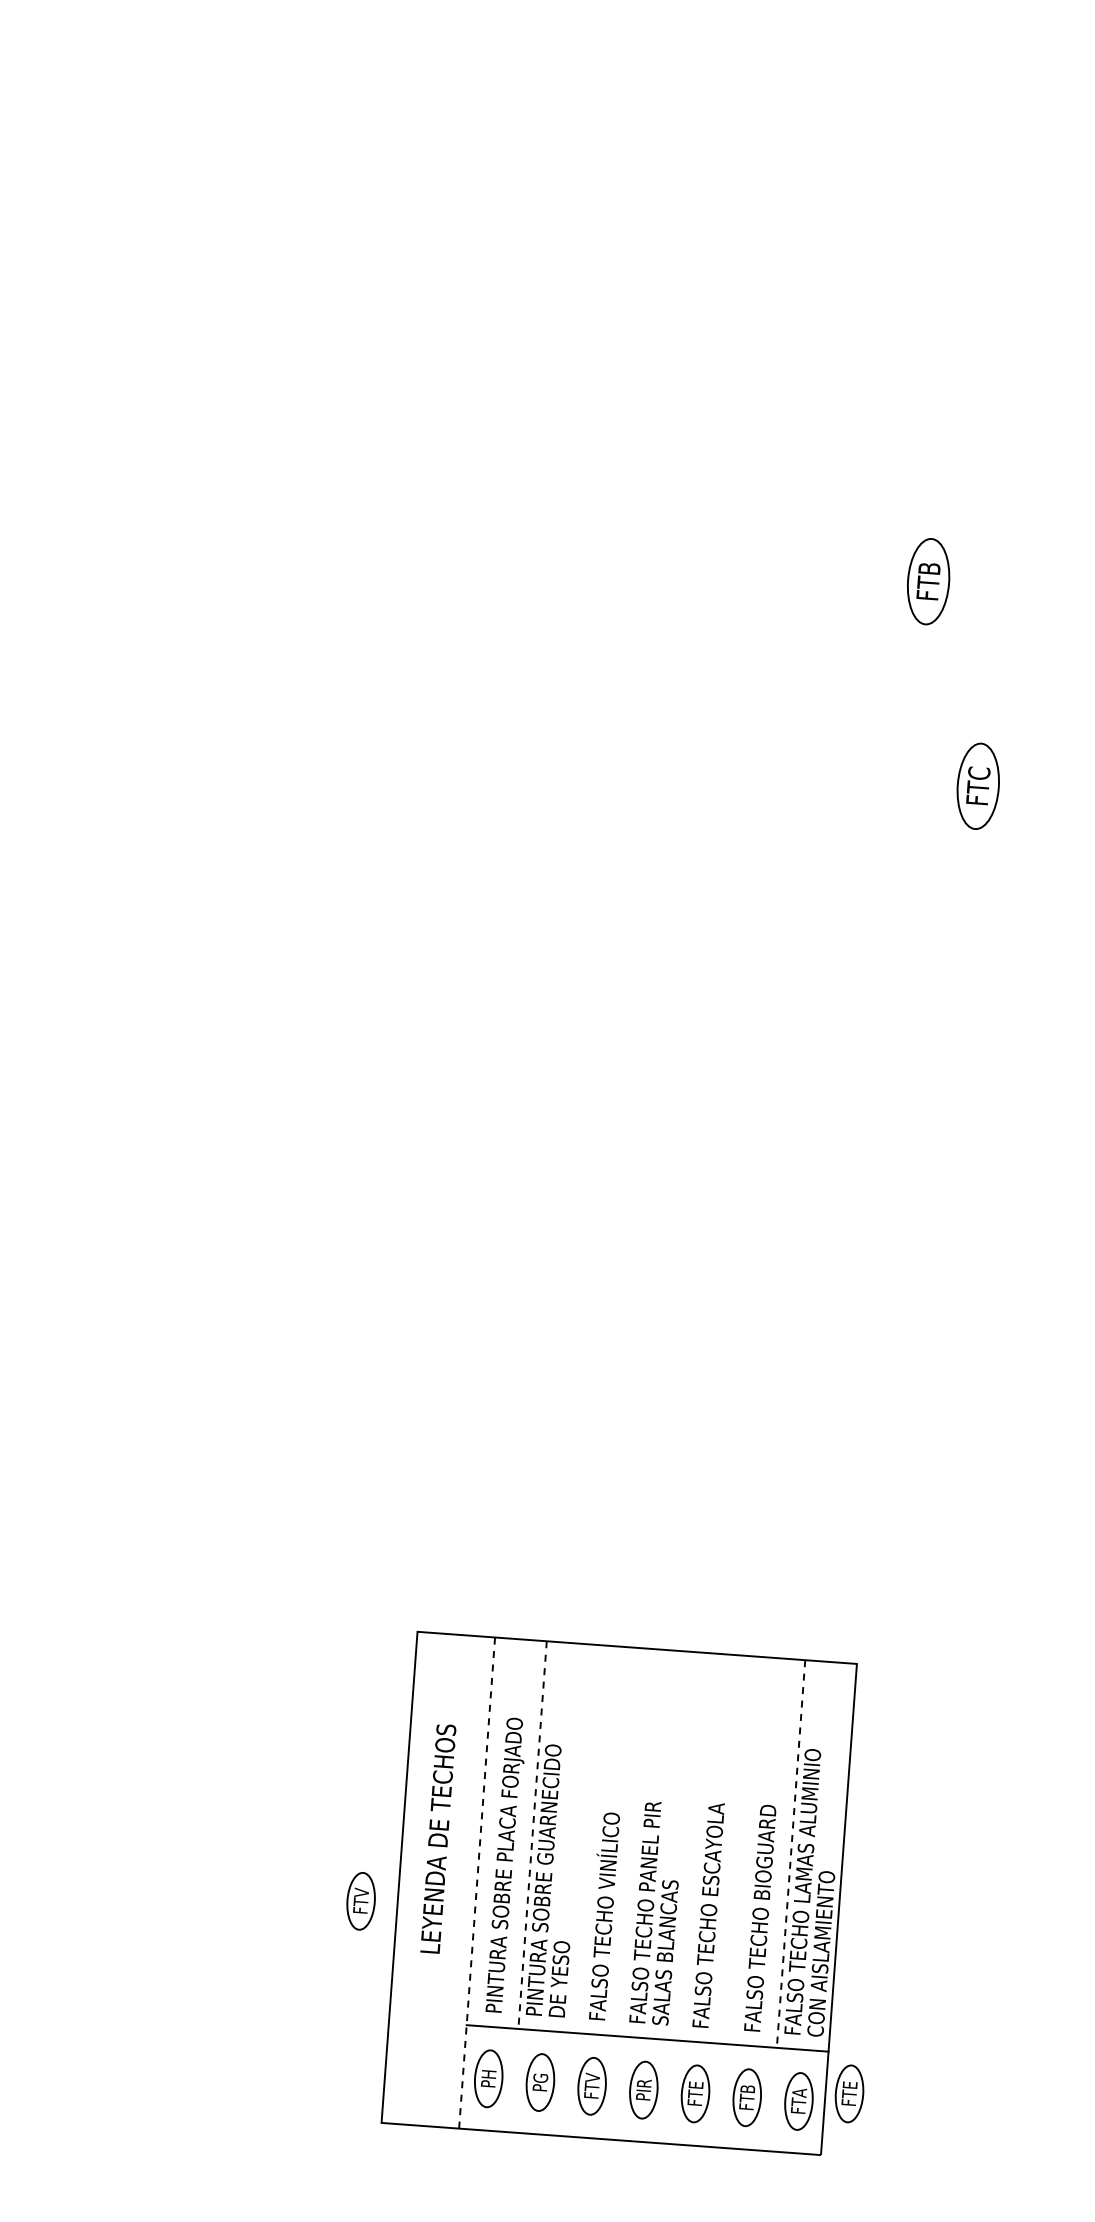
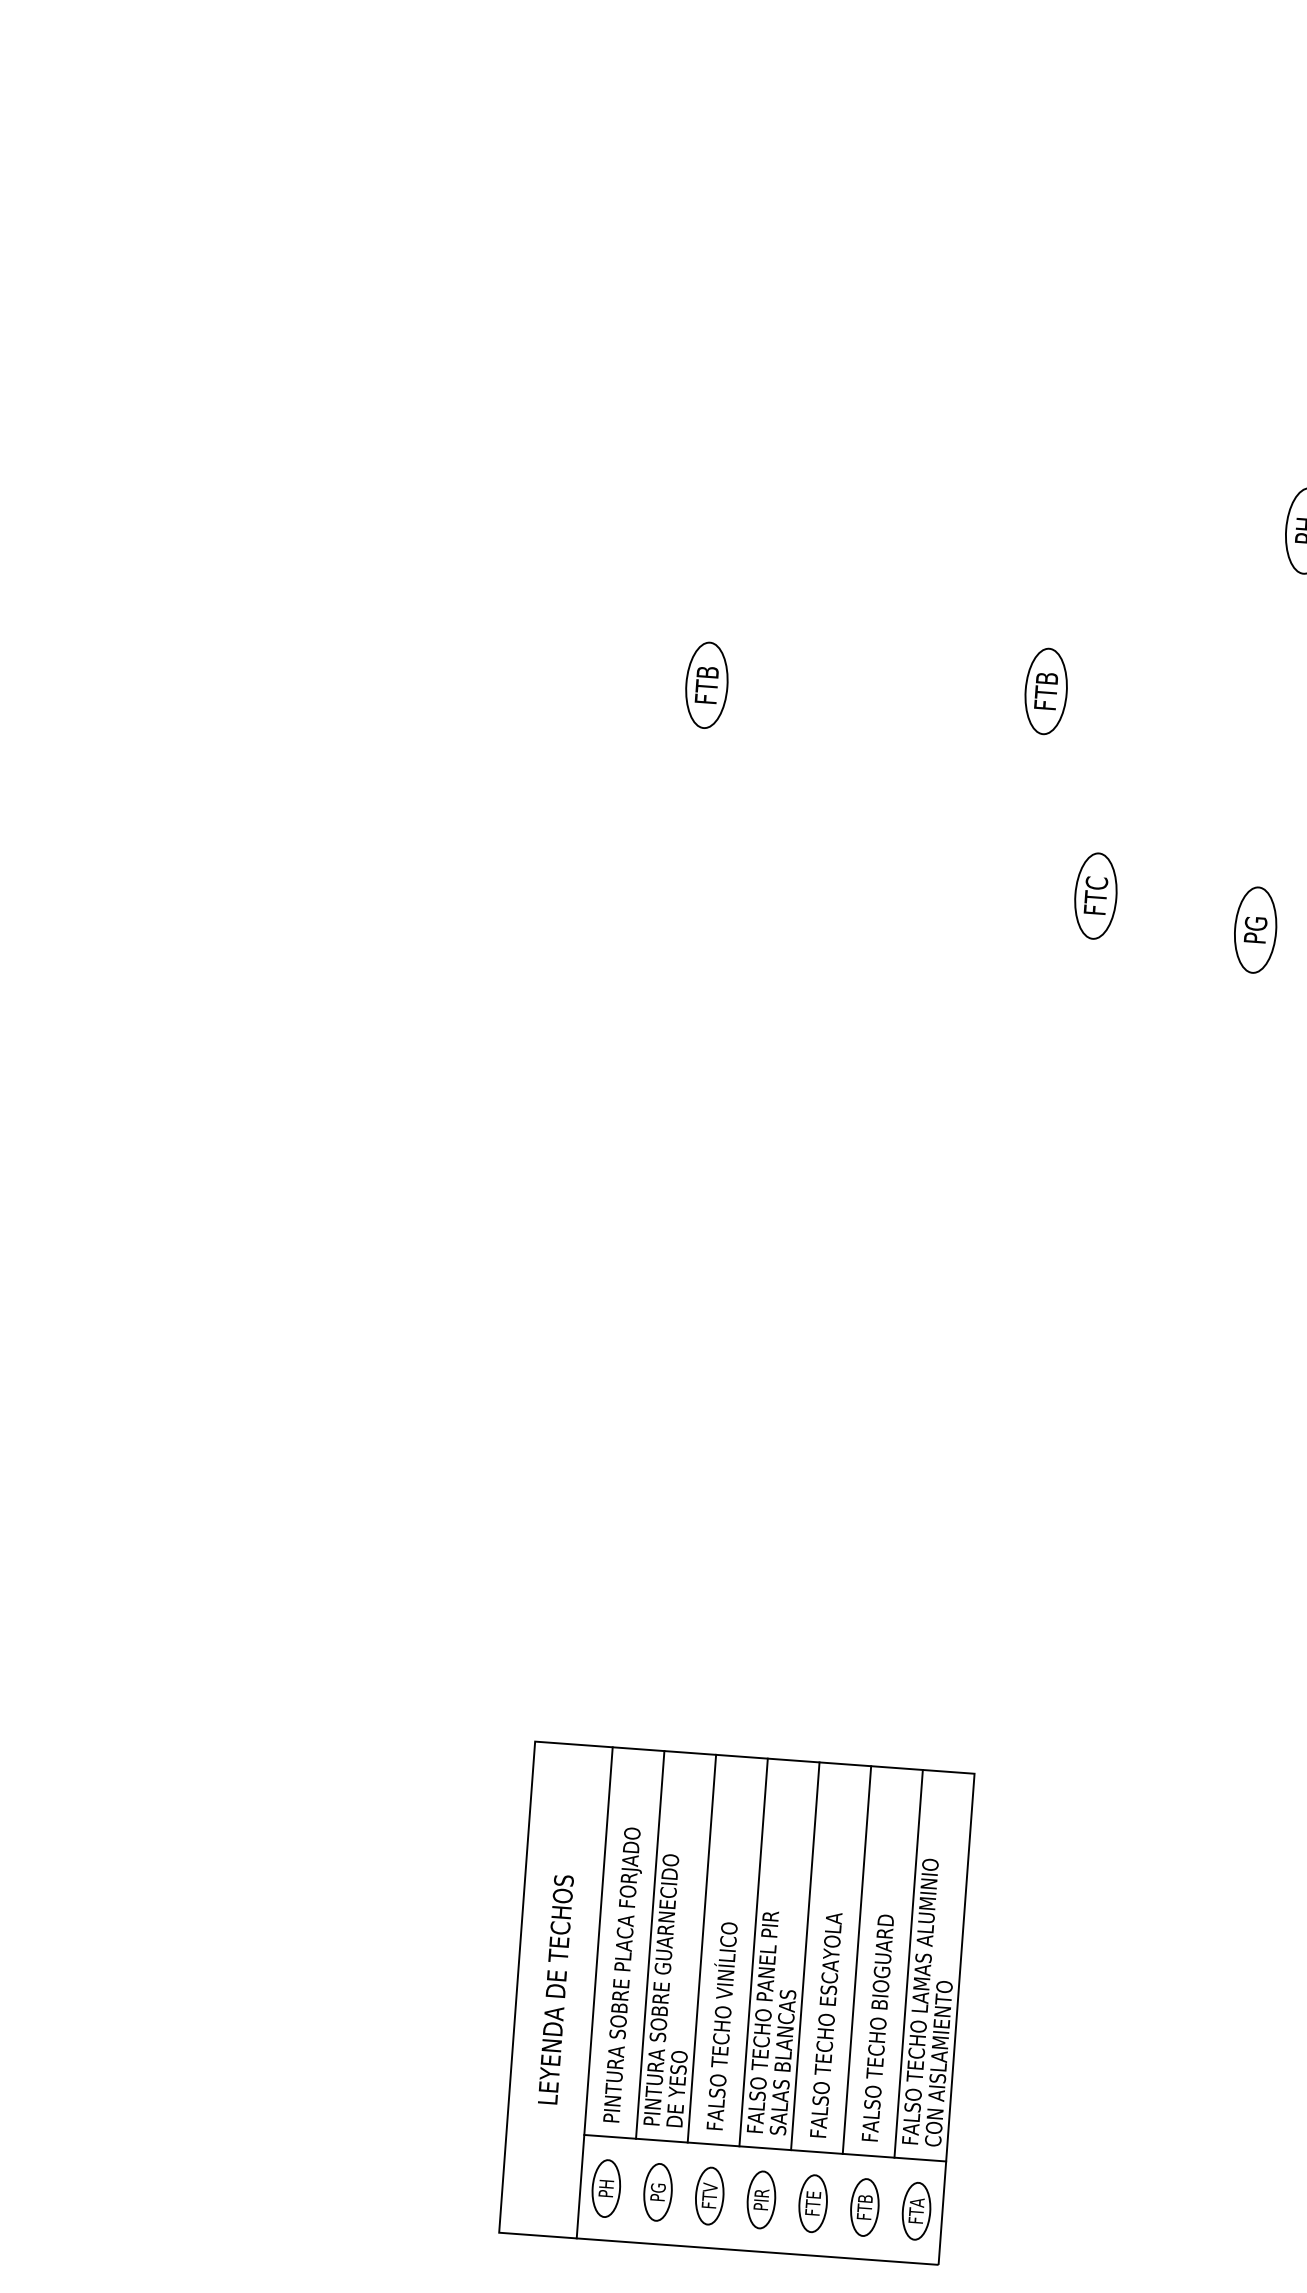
part: (588, 574) -> (706, 684), added
line: (532, 1835) -> (650, 1945), dashed -> solid
text: (437, 1838) -> (555, 1989), moved
line: (583, 1838) -> (701, 1948), added
line: (635, 1842) -> (753, 1952), added
line: (687, 1846) -> (805, 1956), added
line: (738, 1849) -> (856, 1959), added
line: (790, 1854) -> (908, 1964), dashed -> solid
line: (476, 1882) -> (594, 1992), dashed -> solid
part: (360, 1900) -> (478, 2010), removed
part: (848, 2093) -> (966, 2203), removed

